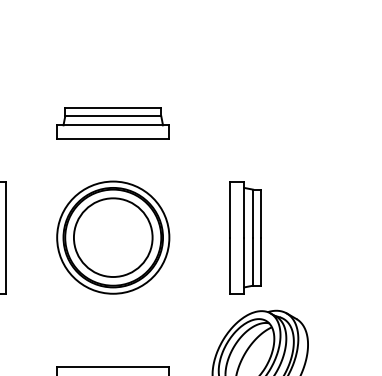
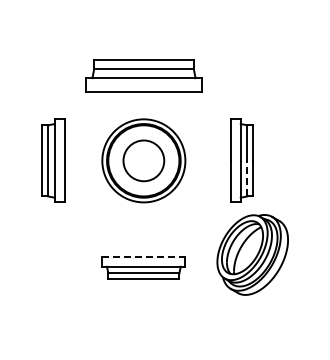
part: (112, 123) -> (143, 76), size x1.4
circle: (112, 237) -> (143, 160), size x0.7
line: (253, 261) -> (247, 178), solid -> dashed
line: (112, 366) -> (143, 256), solid -> dashed

